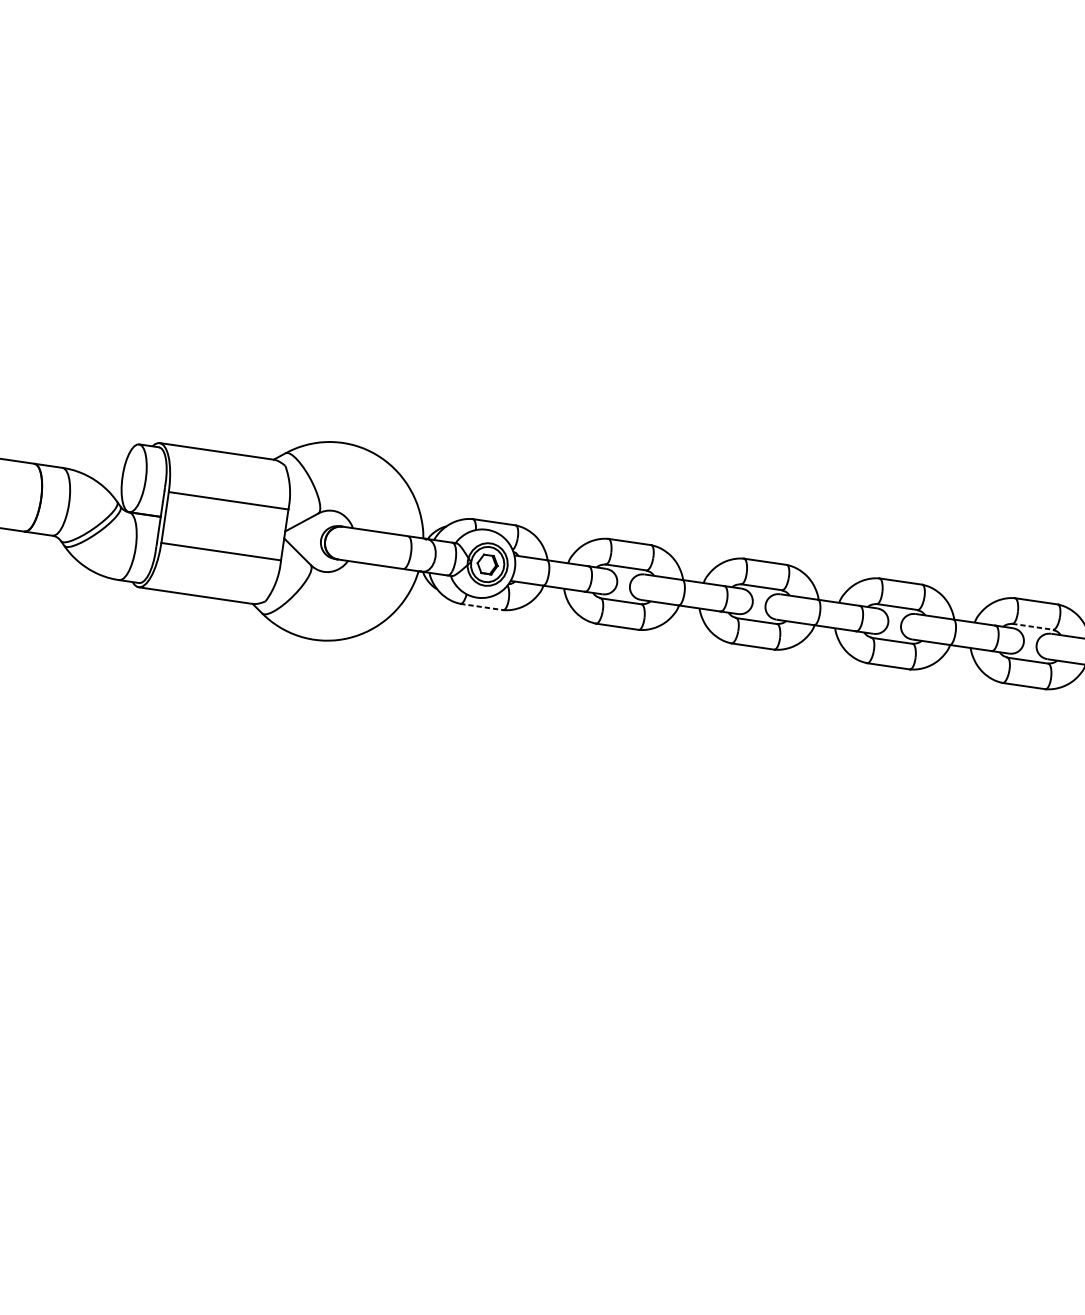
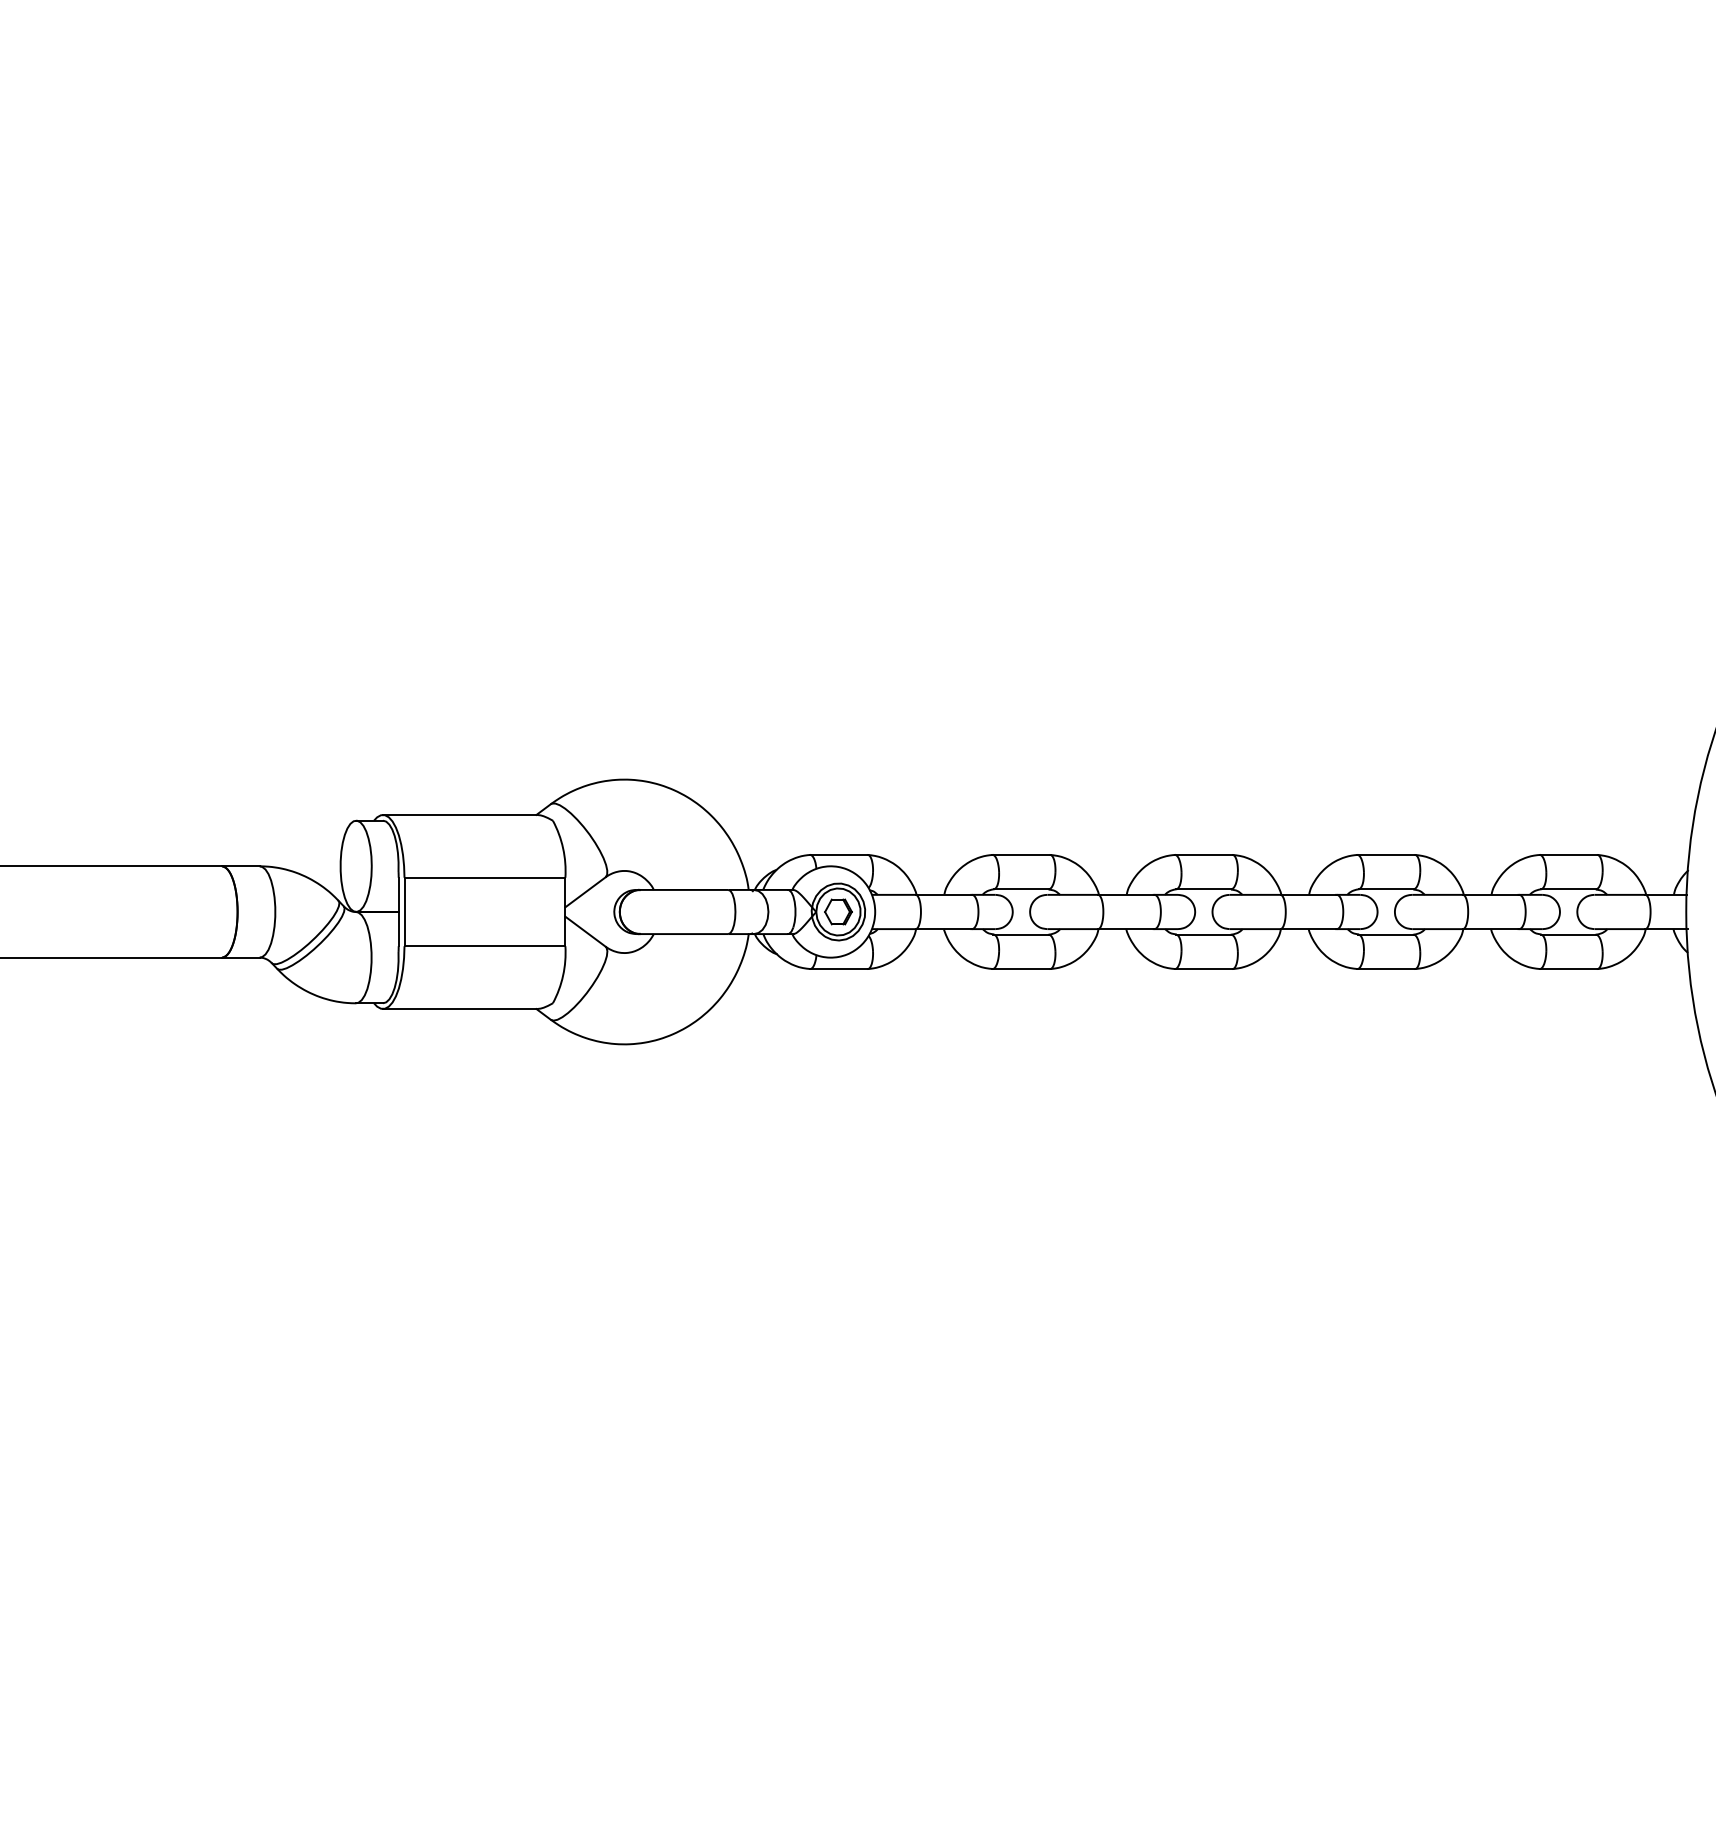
line: (482, 607) -> (839, 969), dashed -> solid
line: (1032, 626) -> (1568, 889), dashed -> solid

